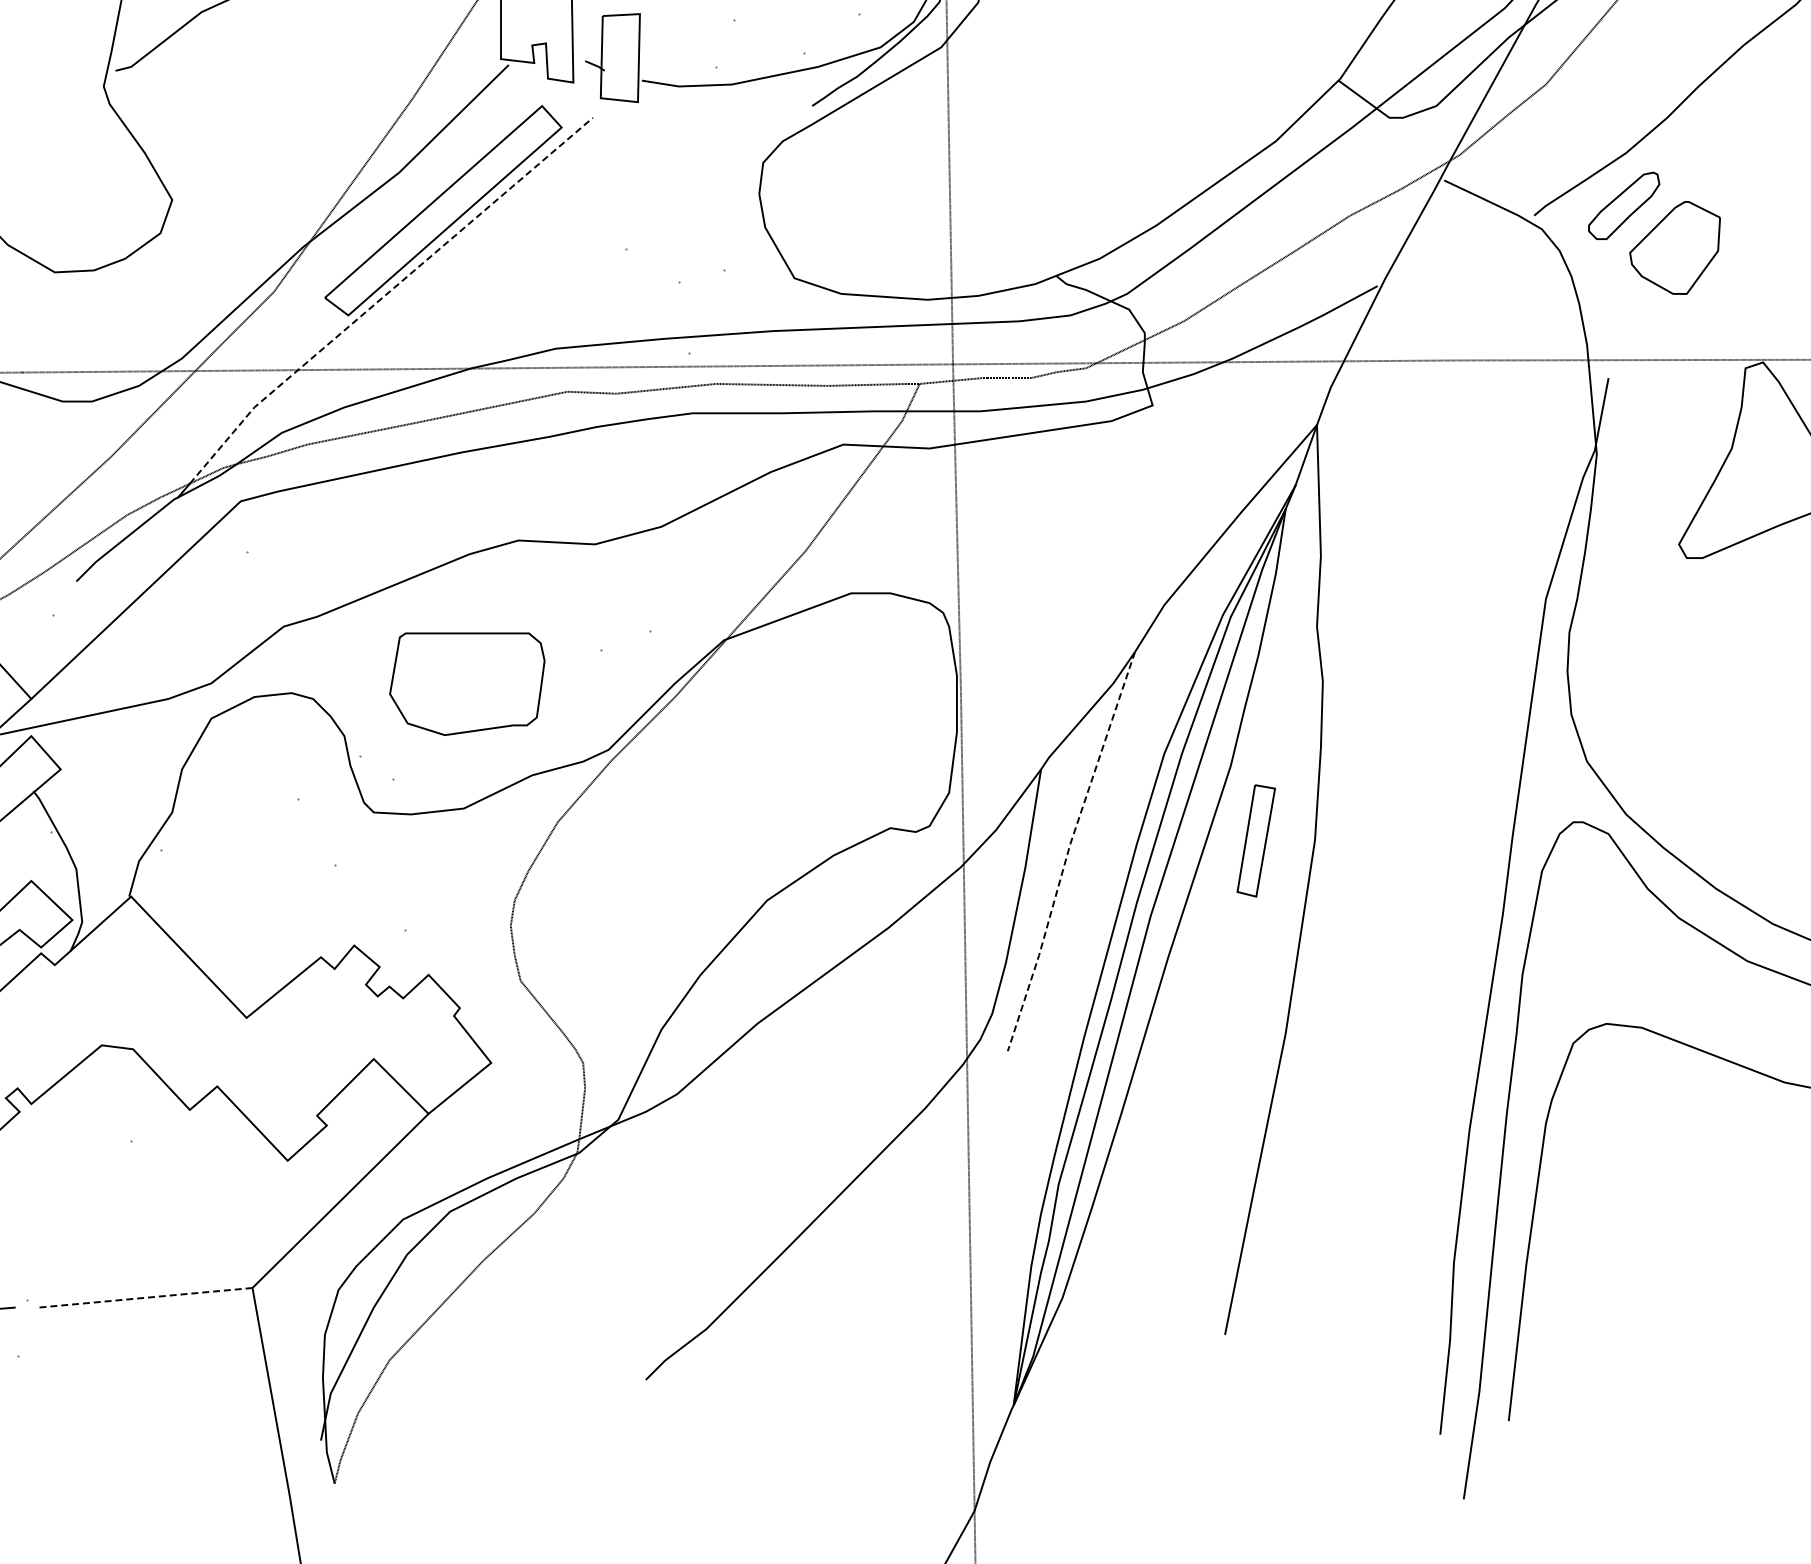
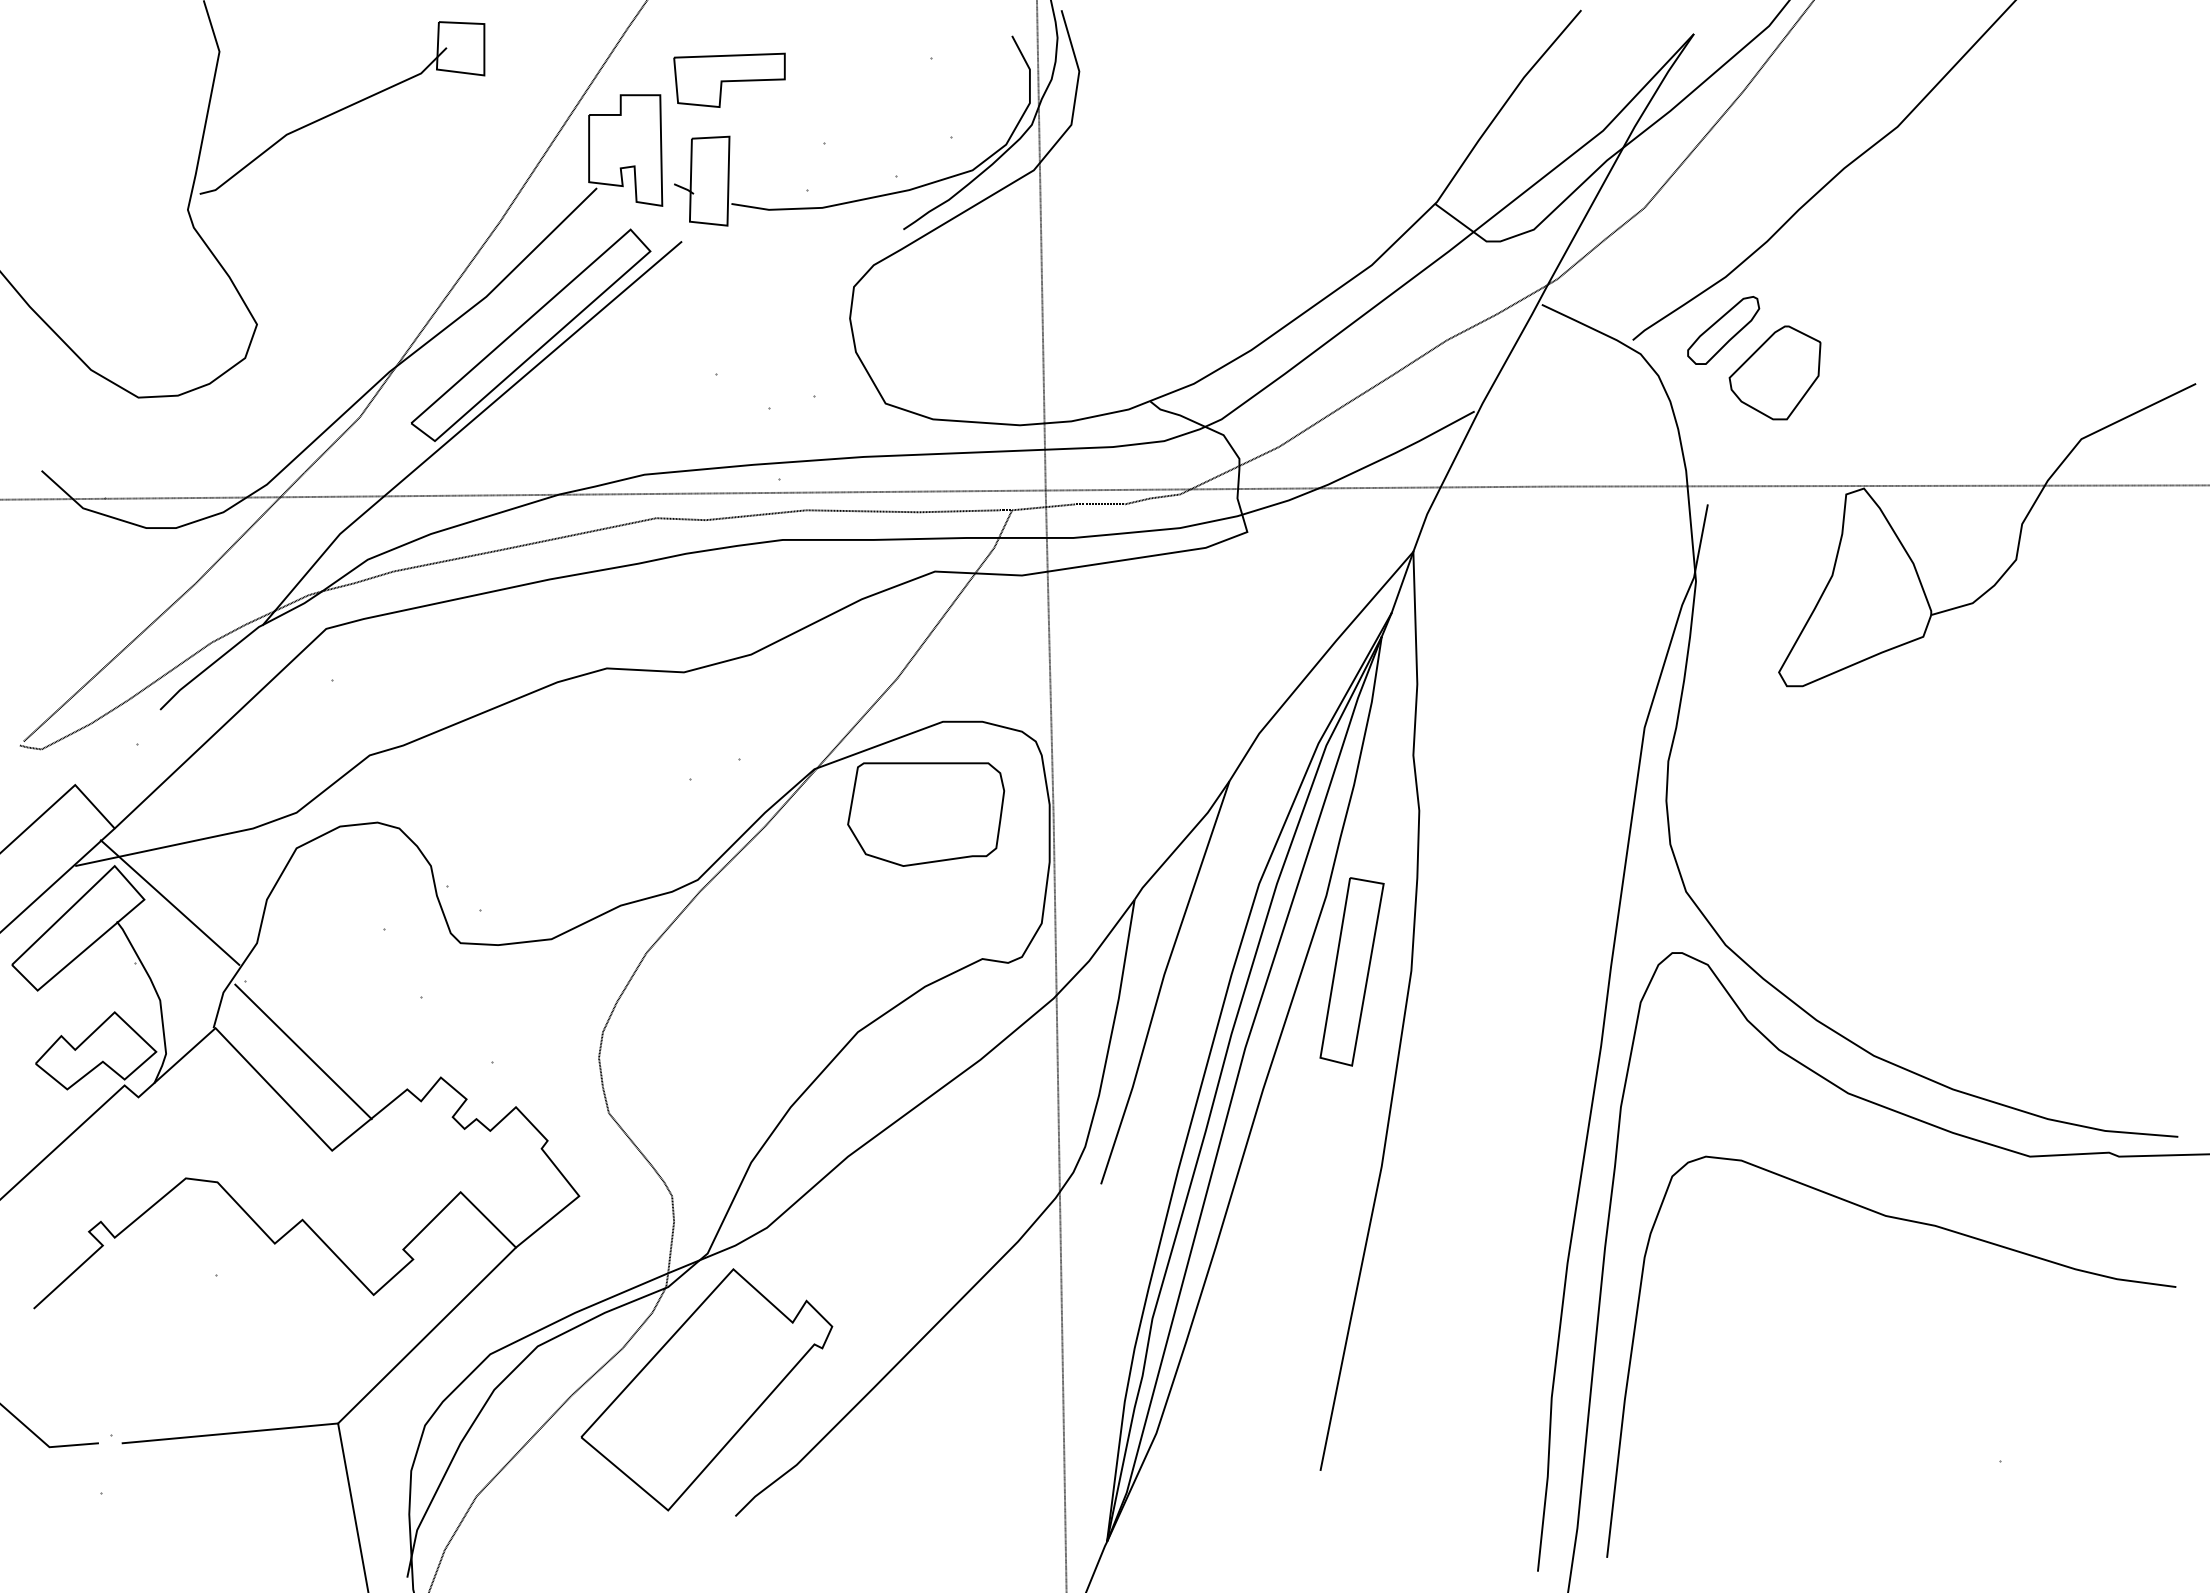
line: (385, 295) -> (472, 420), dashed -> solid
part: (467, 684) -> (926, 814), moved
line: (85, 772) -> (169, 902), added
part: (1255, 840) -> (1351, 971), size x1.67
line: (1068, 851) -> (1162, 982), dashed -> solid
line: (218, 919) -> (303, 1051), added
part: (617, 1254) -> (706, 1389), added
line: (144, 1297) -> (229, 1433), dashed -> solid

